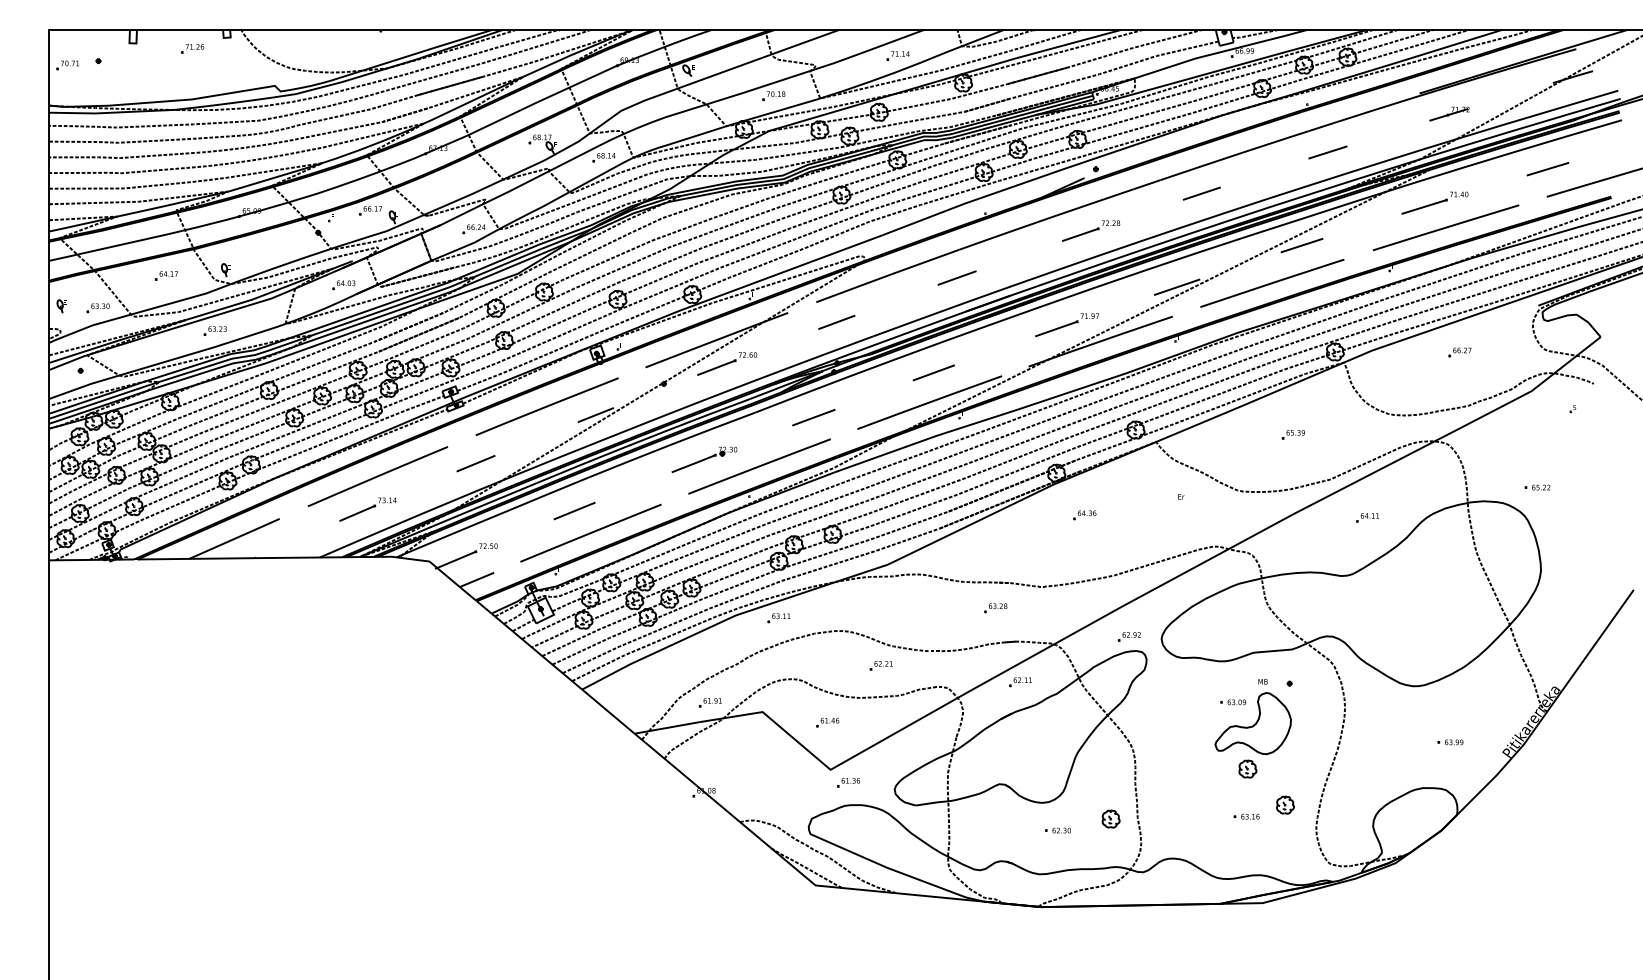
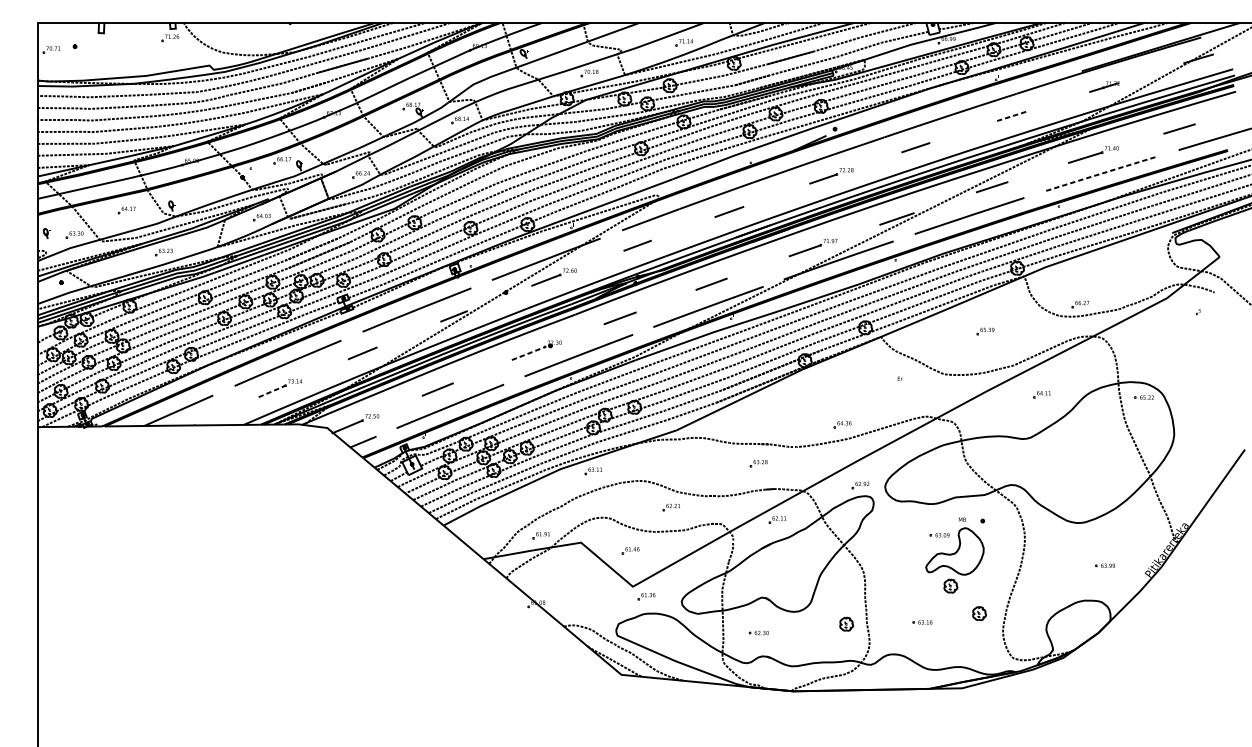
part: (192, 48) -> (170, 37), moved
line: (1328, 152) -> (1012, 116), solid -> dashed
line: (1446, 227) -> (1102, 173), solid -> dashed
part: (1459, 352) -> (1080, 304), moved
line: (694, 463) -> (529, 353), solid -> dashed
part: (1537, 487) -> (1144, 397), moved
line: (357, 513) -> (272, 391), solid -> dashed
part: (1084, 515) -> (842, 424), moved
part: (1246, 816) -> (922, 622), moved
part: (1057, 830) -> (758, 632), moved

